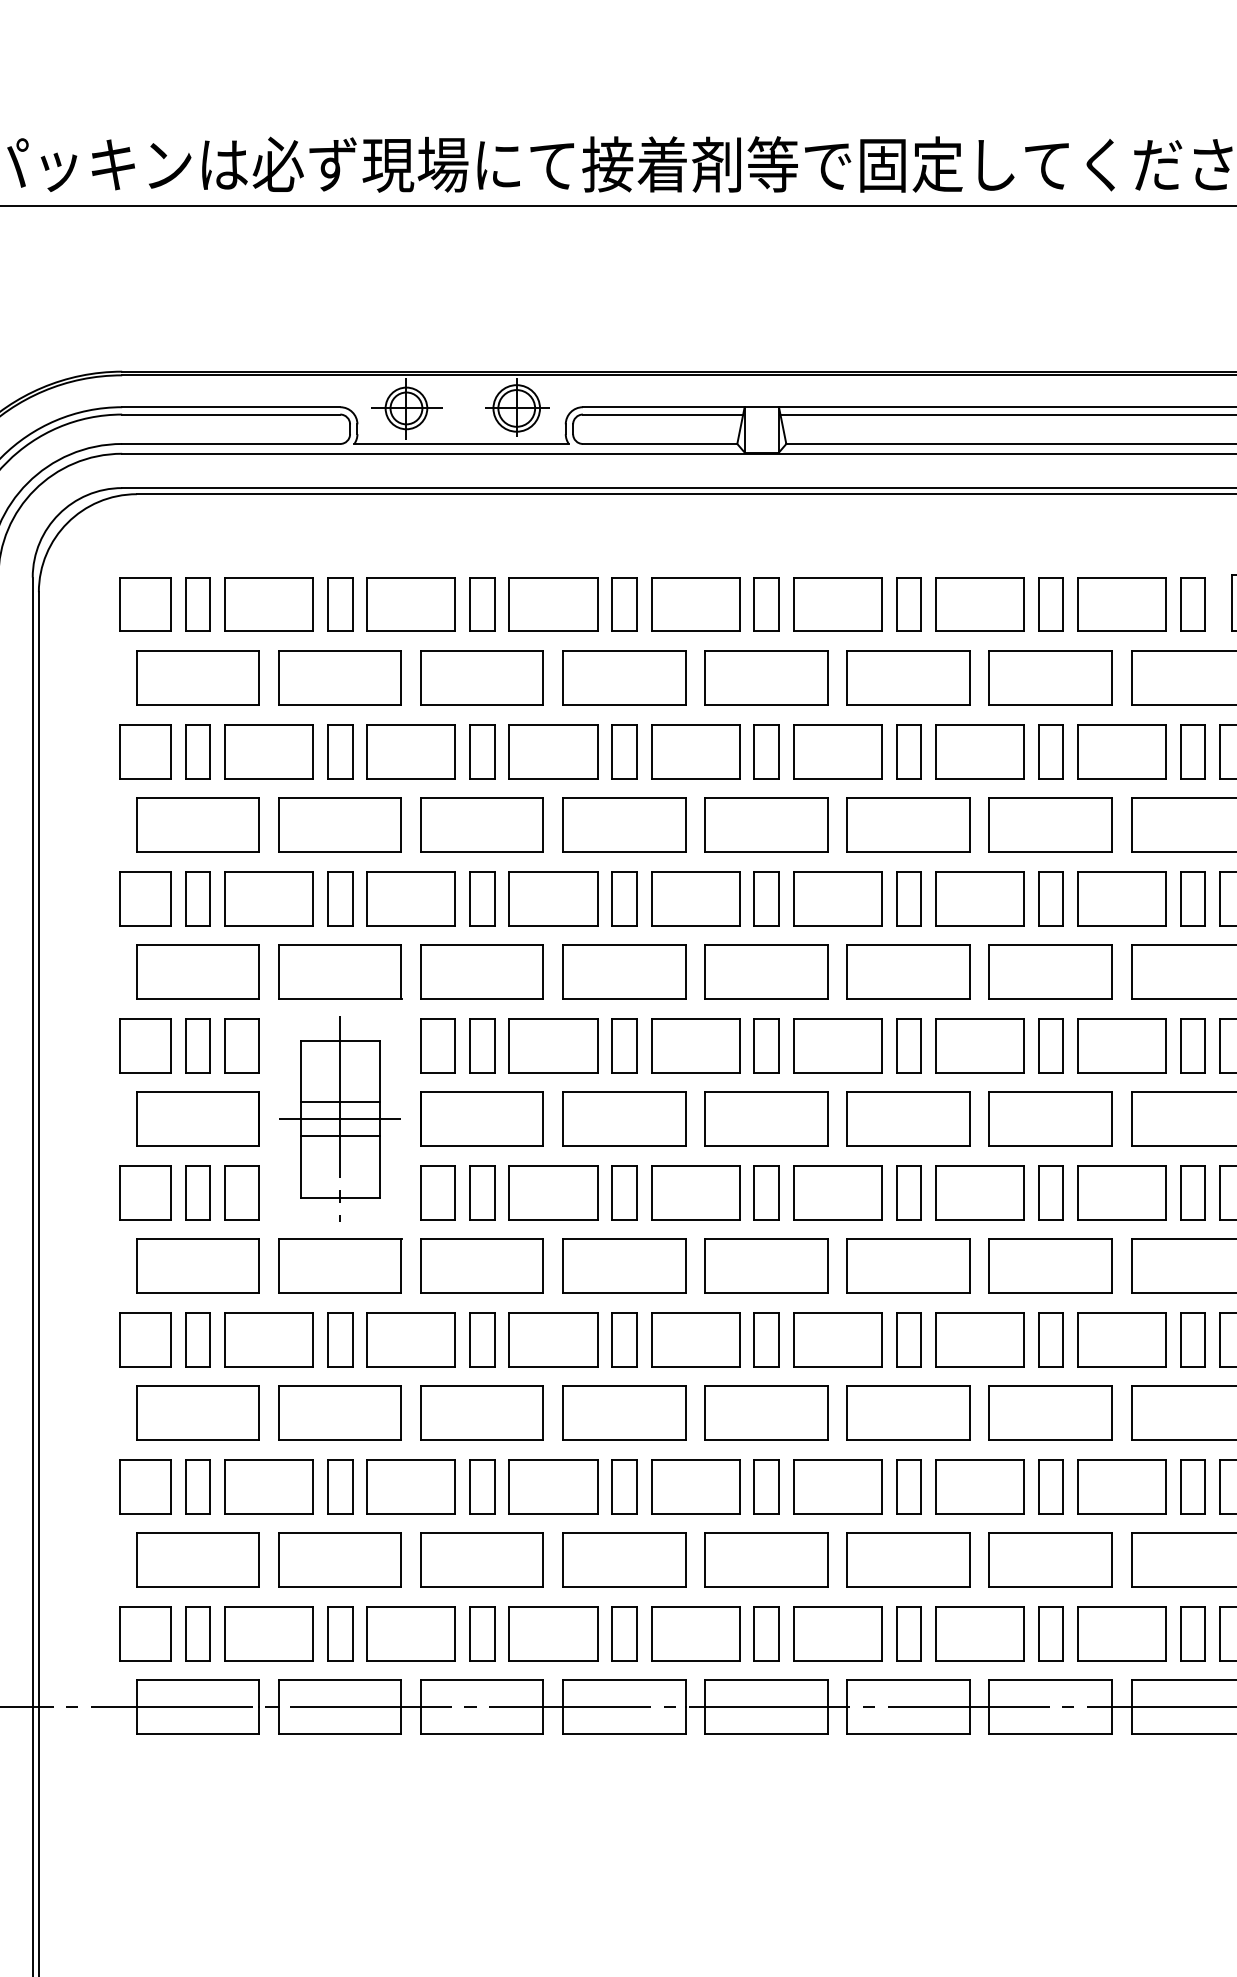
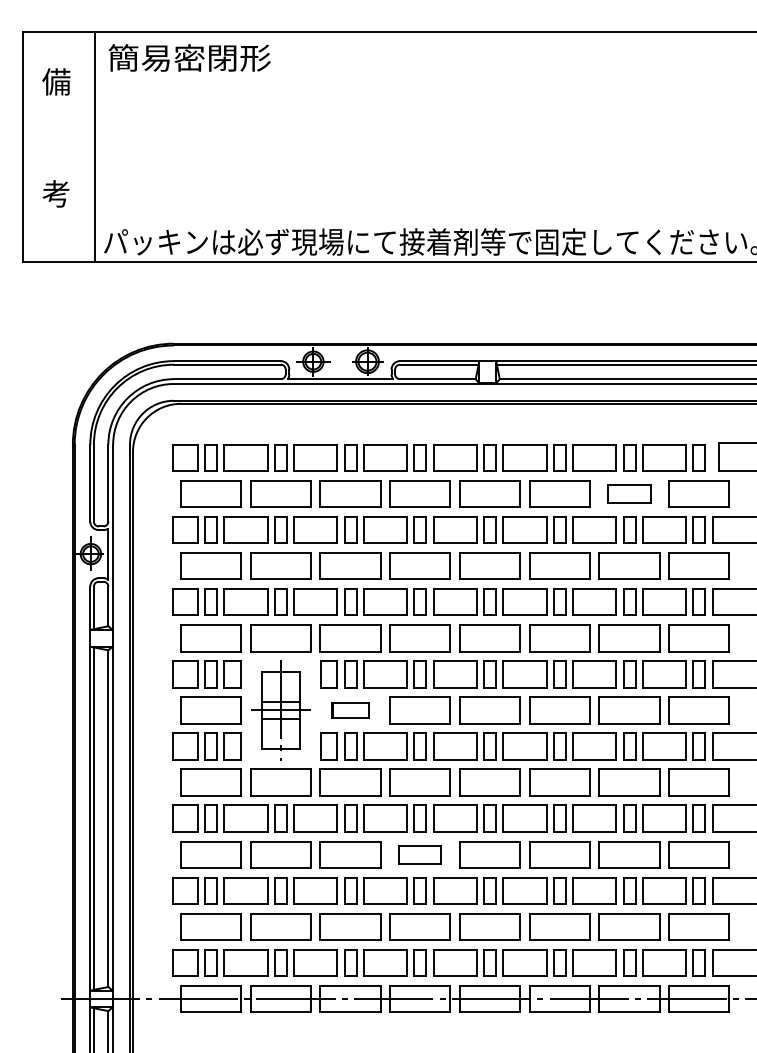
part: (1050, 676) -> (629, 493), size x0.7
part: (482, 1119) -> (350, 710), size x0.6
part: (622, 1412) -> (419, 854), size x0.7

